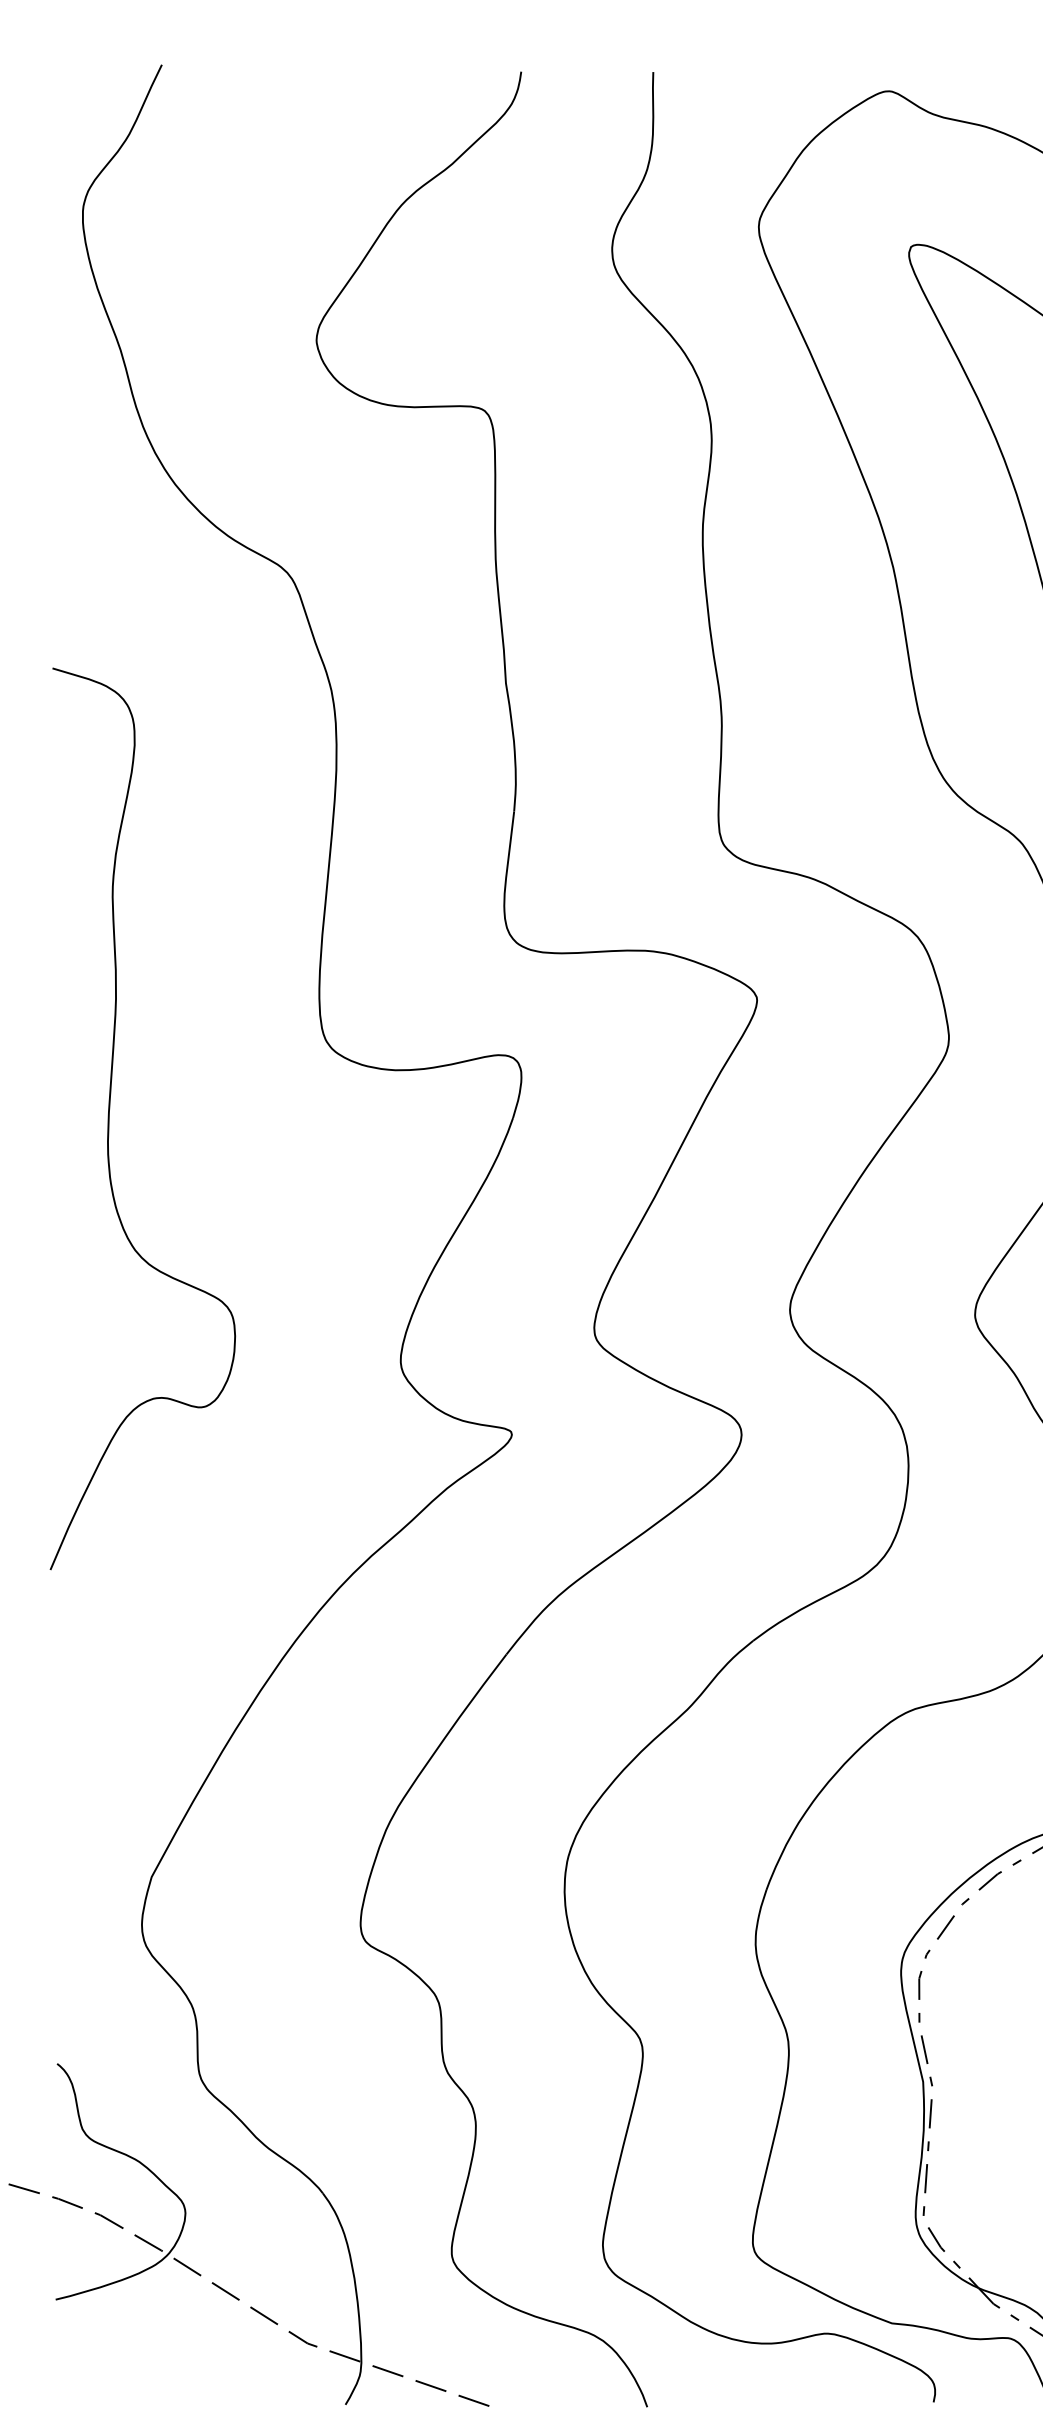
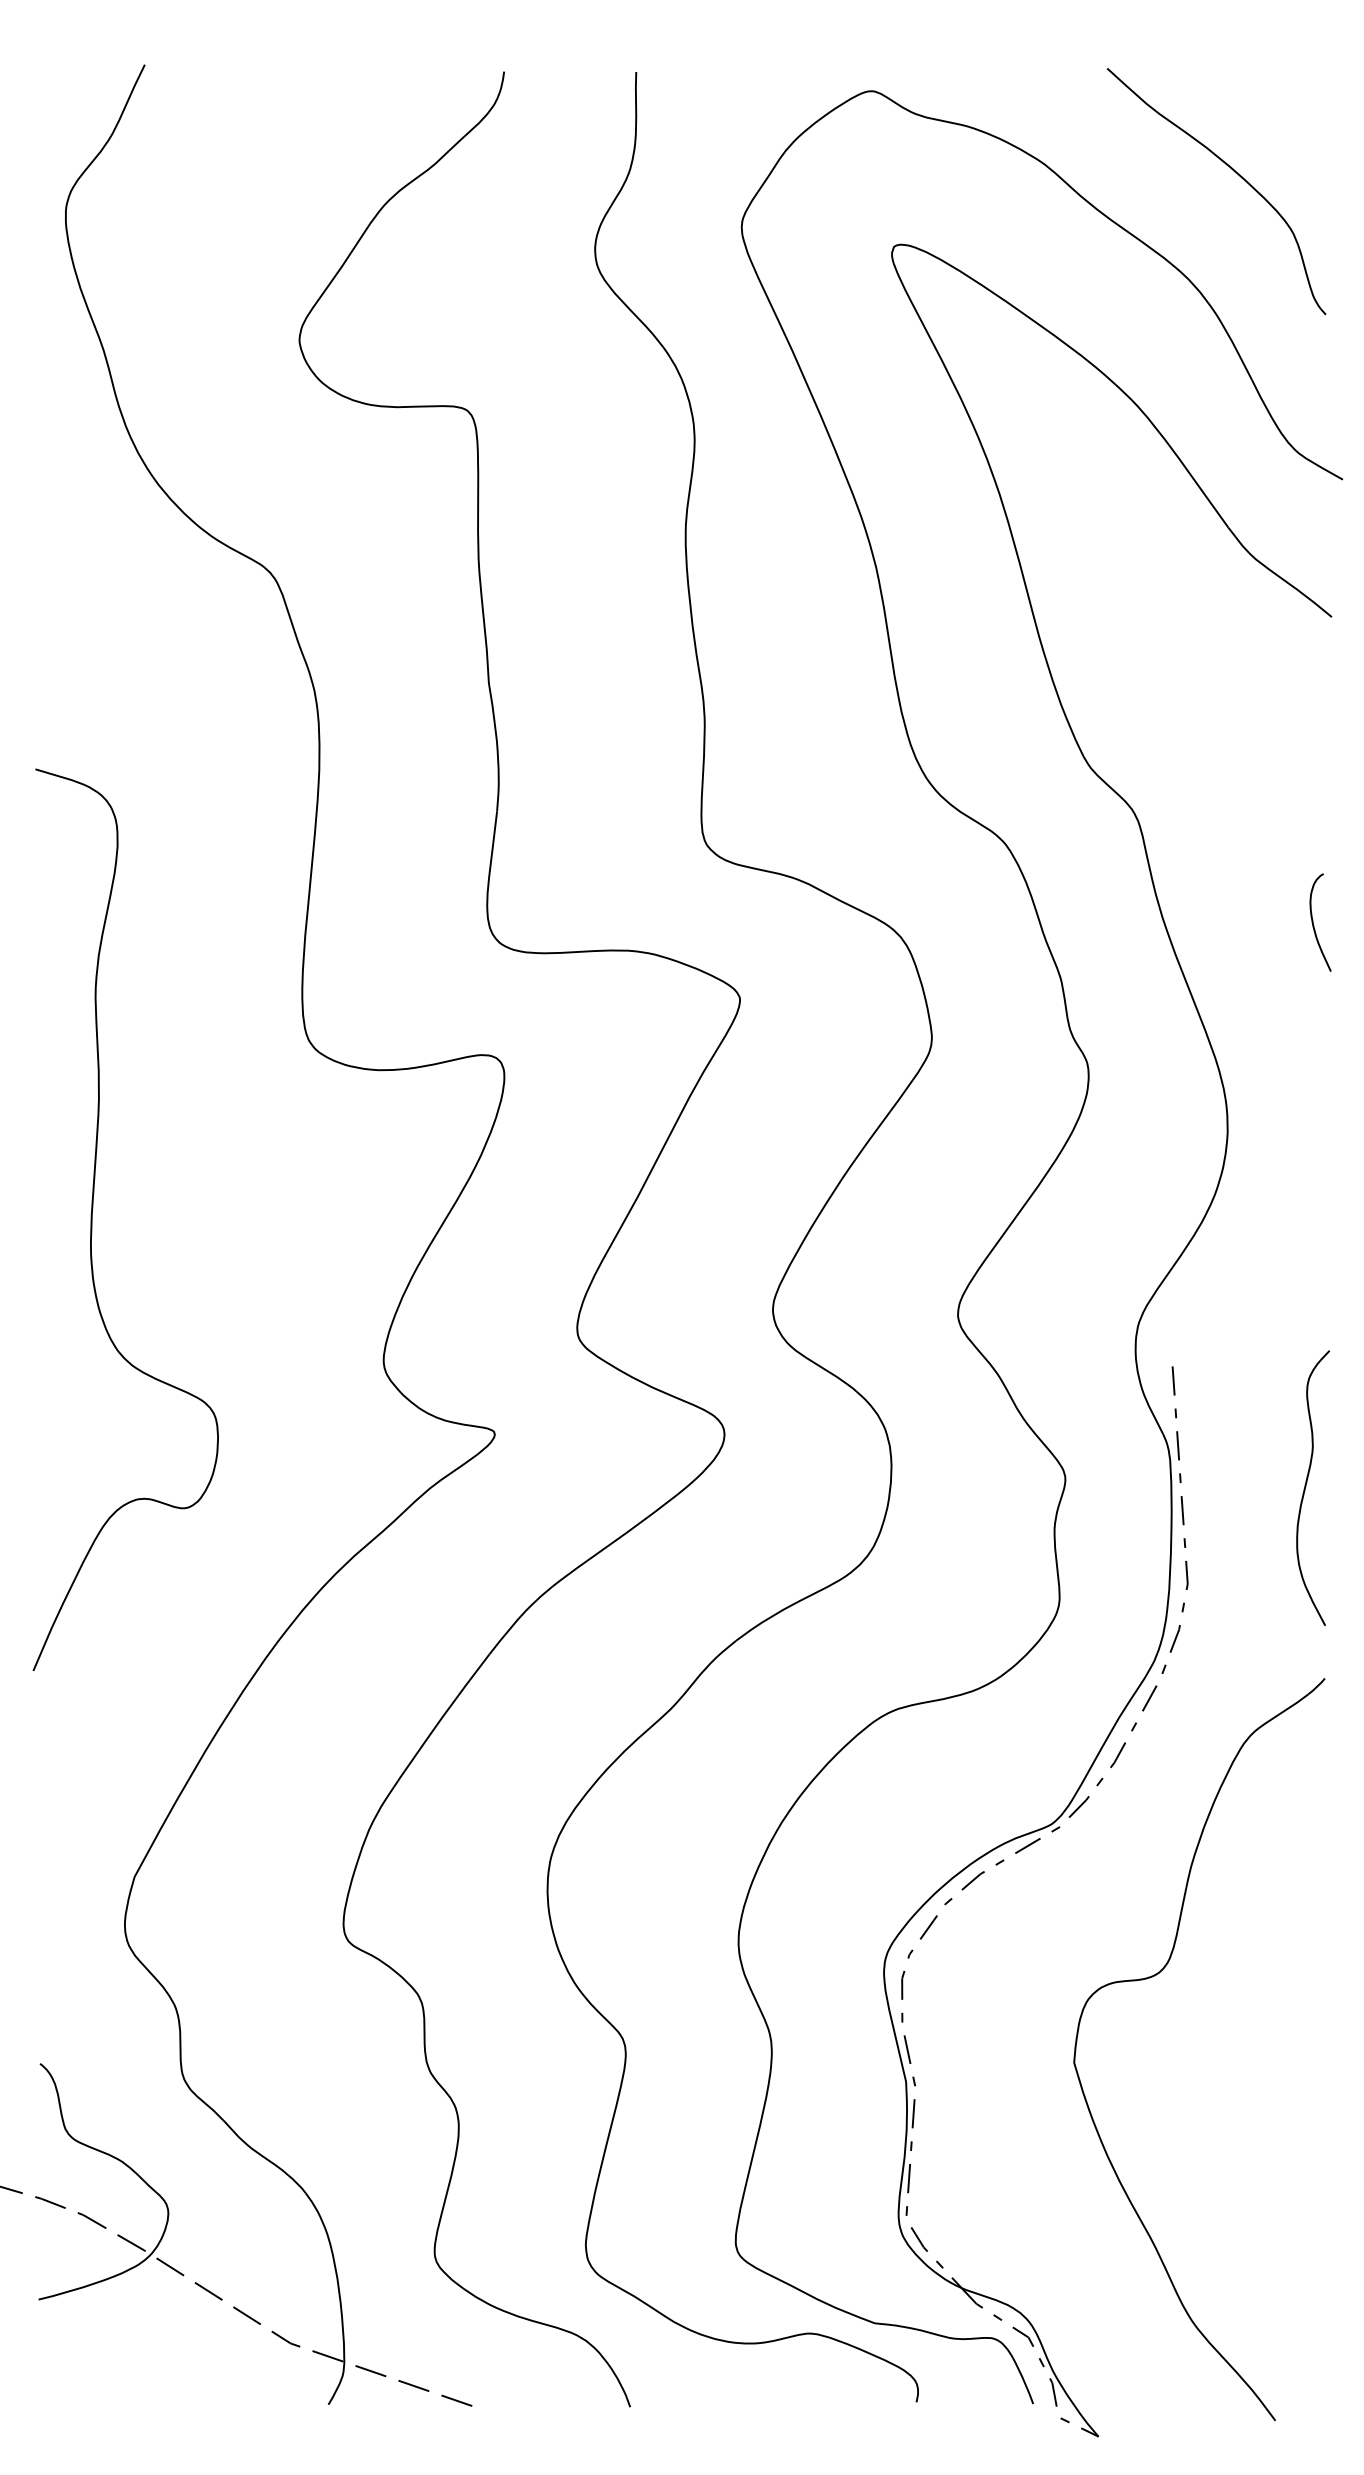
curve: (109, 1118) -> (92, 1219), moved

